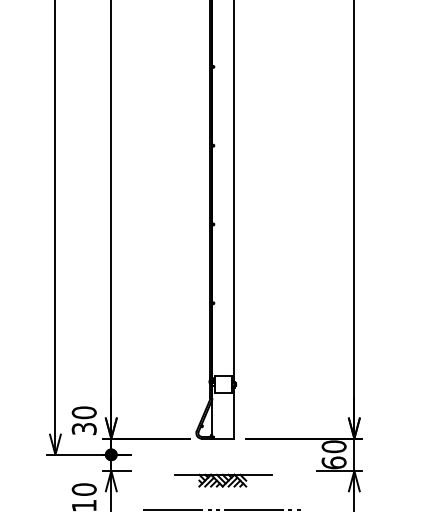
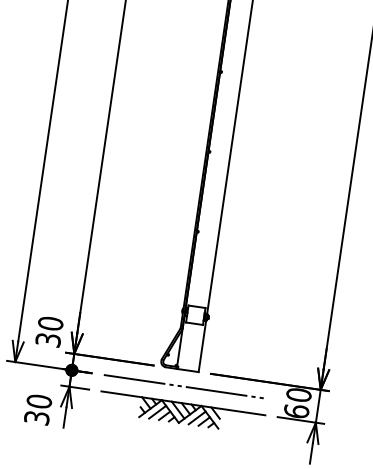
part: (223, 480) -> (181, 412), size x1.67
text: (83, 505) -> (36, 417), 10 -> 30
line: (219, 509) -> (181, 385), moved

